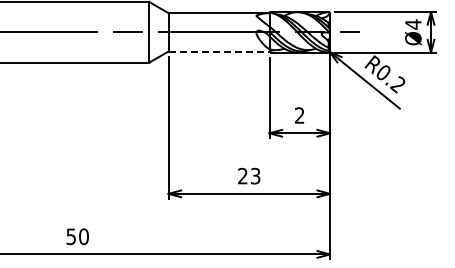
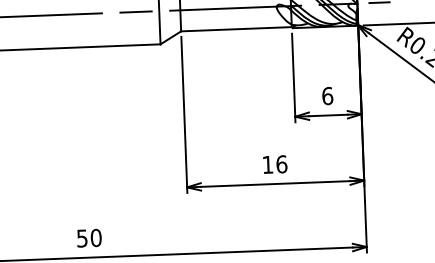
line: (219, 51) -> (236, 29), dashed -> solid
text: (299, 115) -> (327, 95), 2 -> 6
text: (249, 175) -> (275, 163), 23 -> 16

